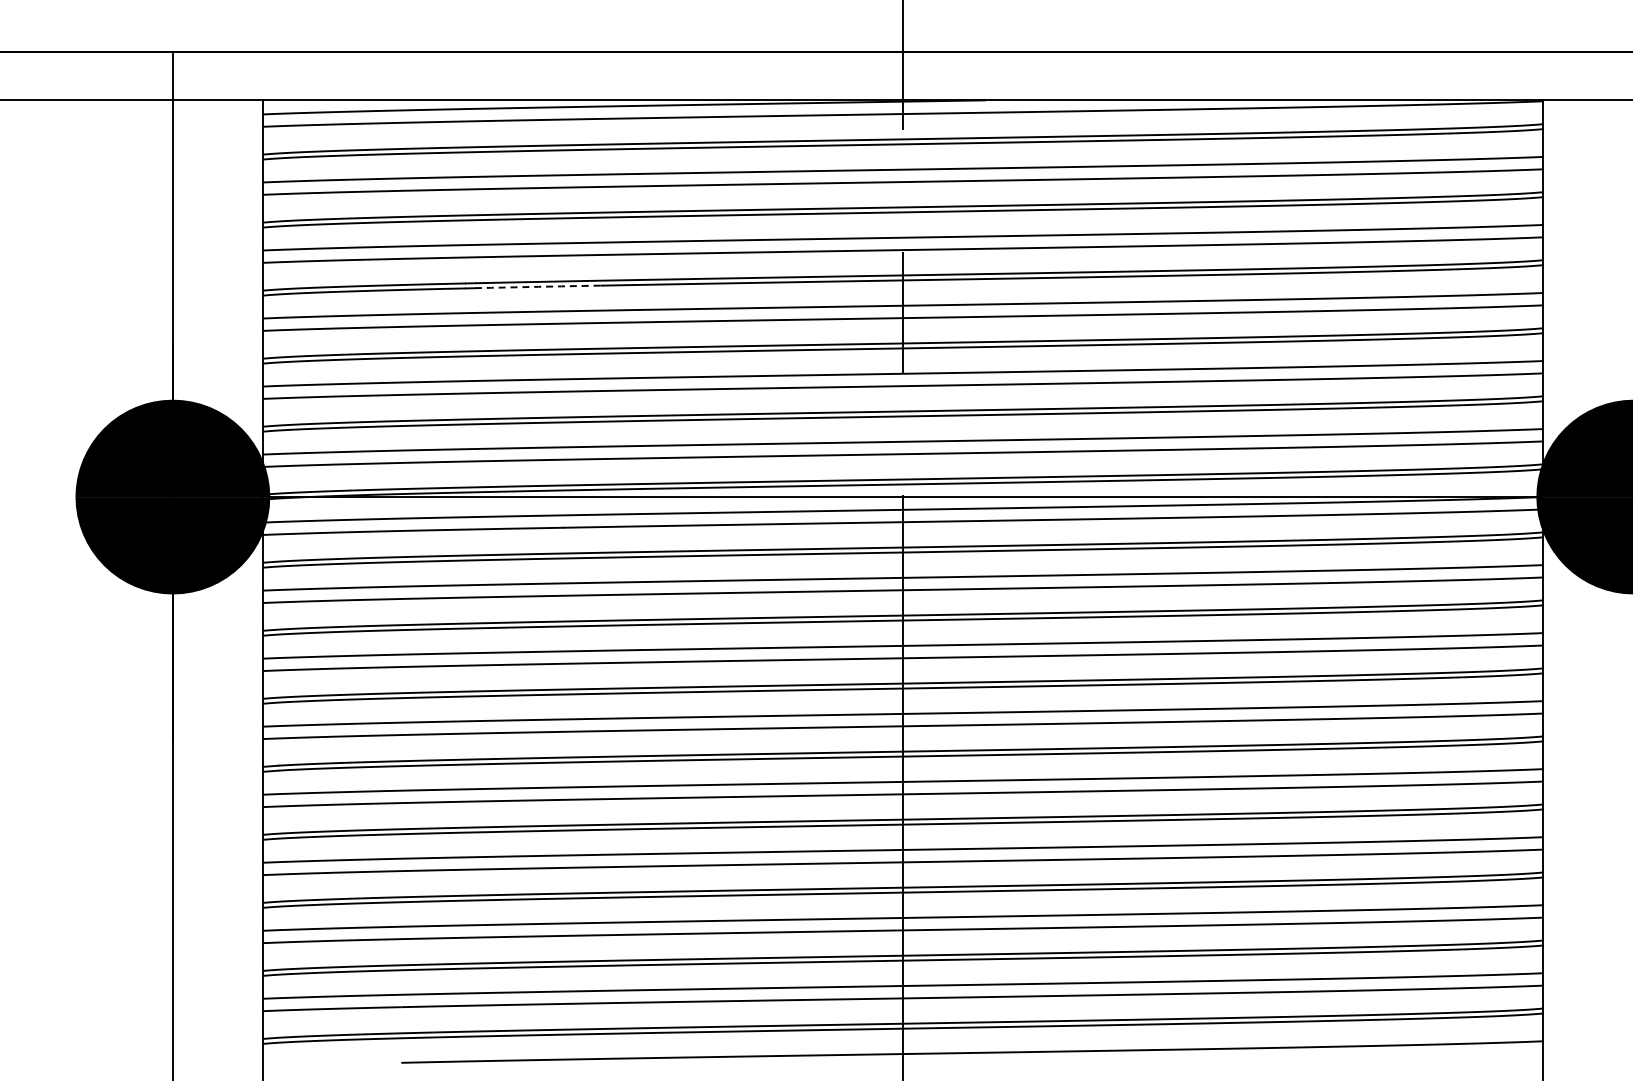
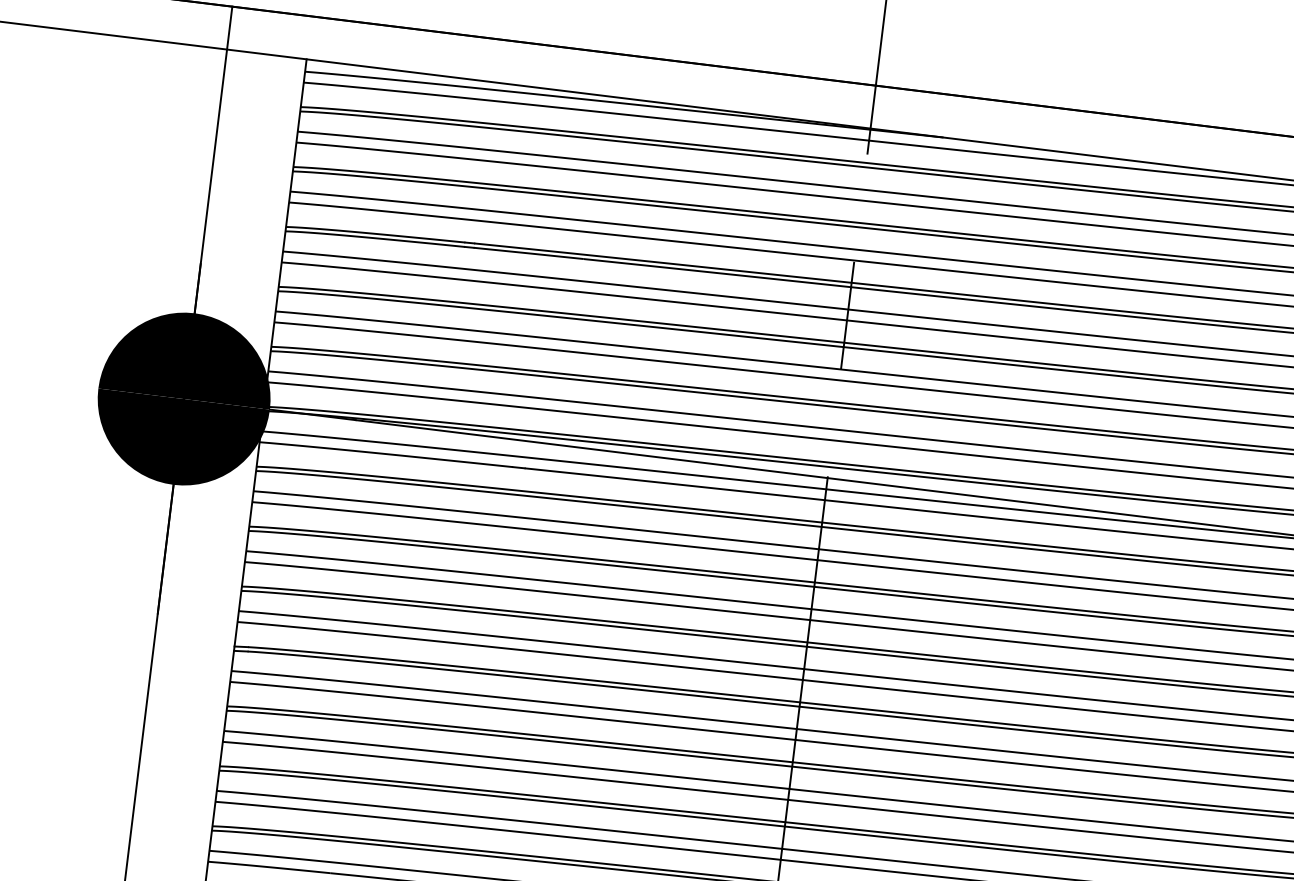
arc: (538, 286) -> (529, 253), dashed -> solid

